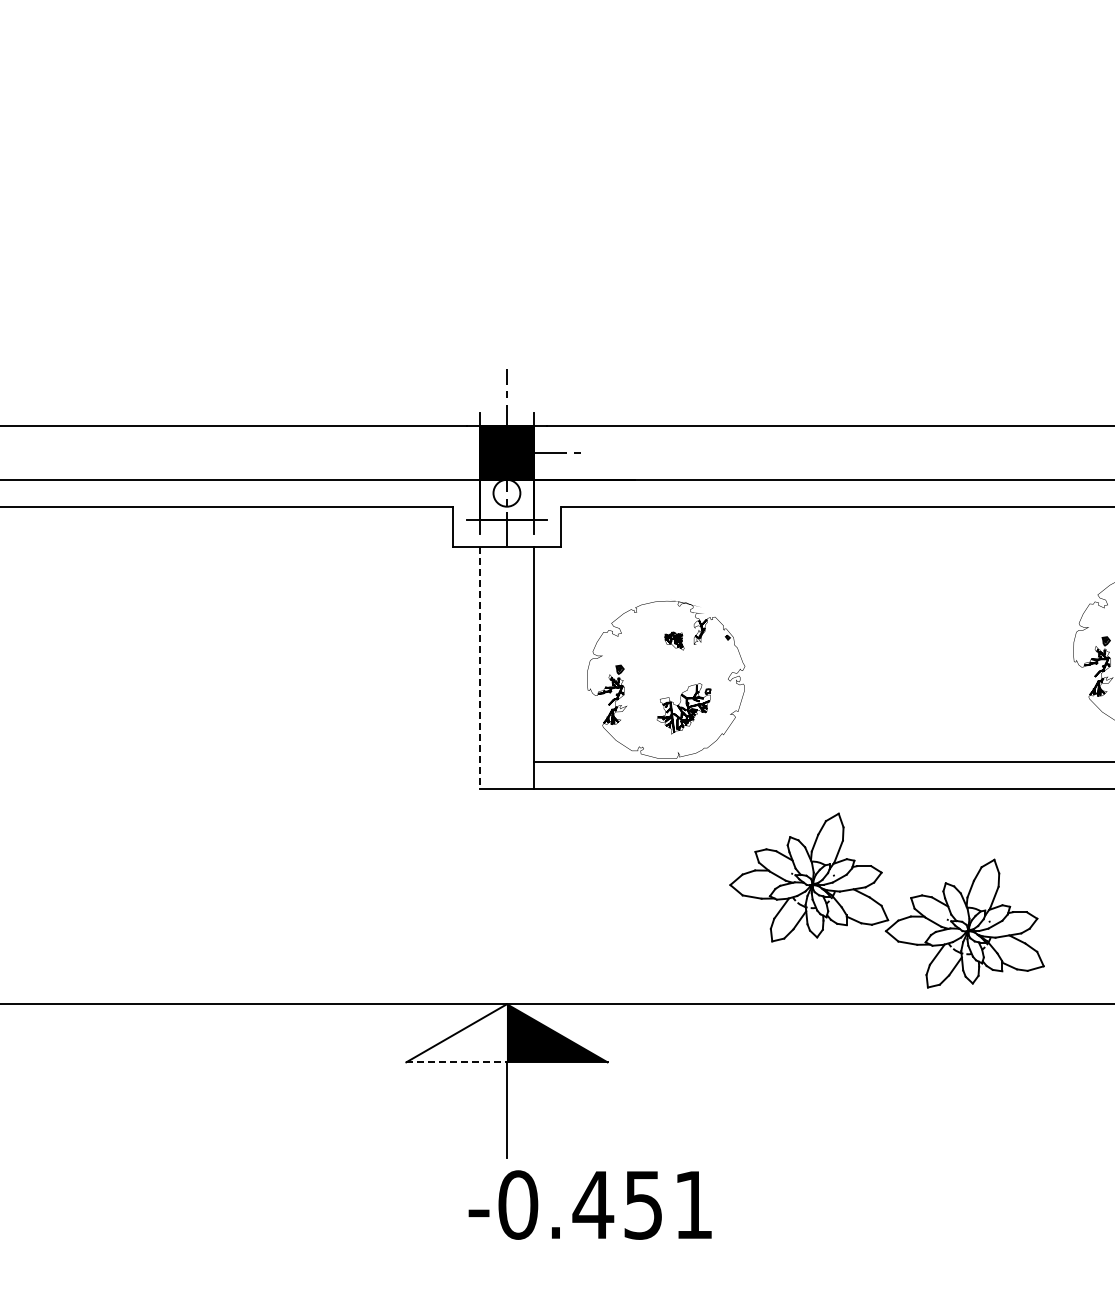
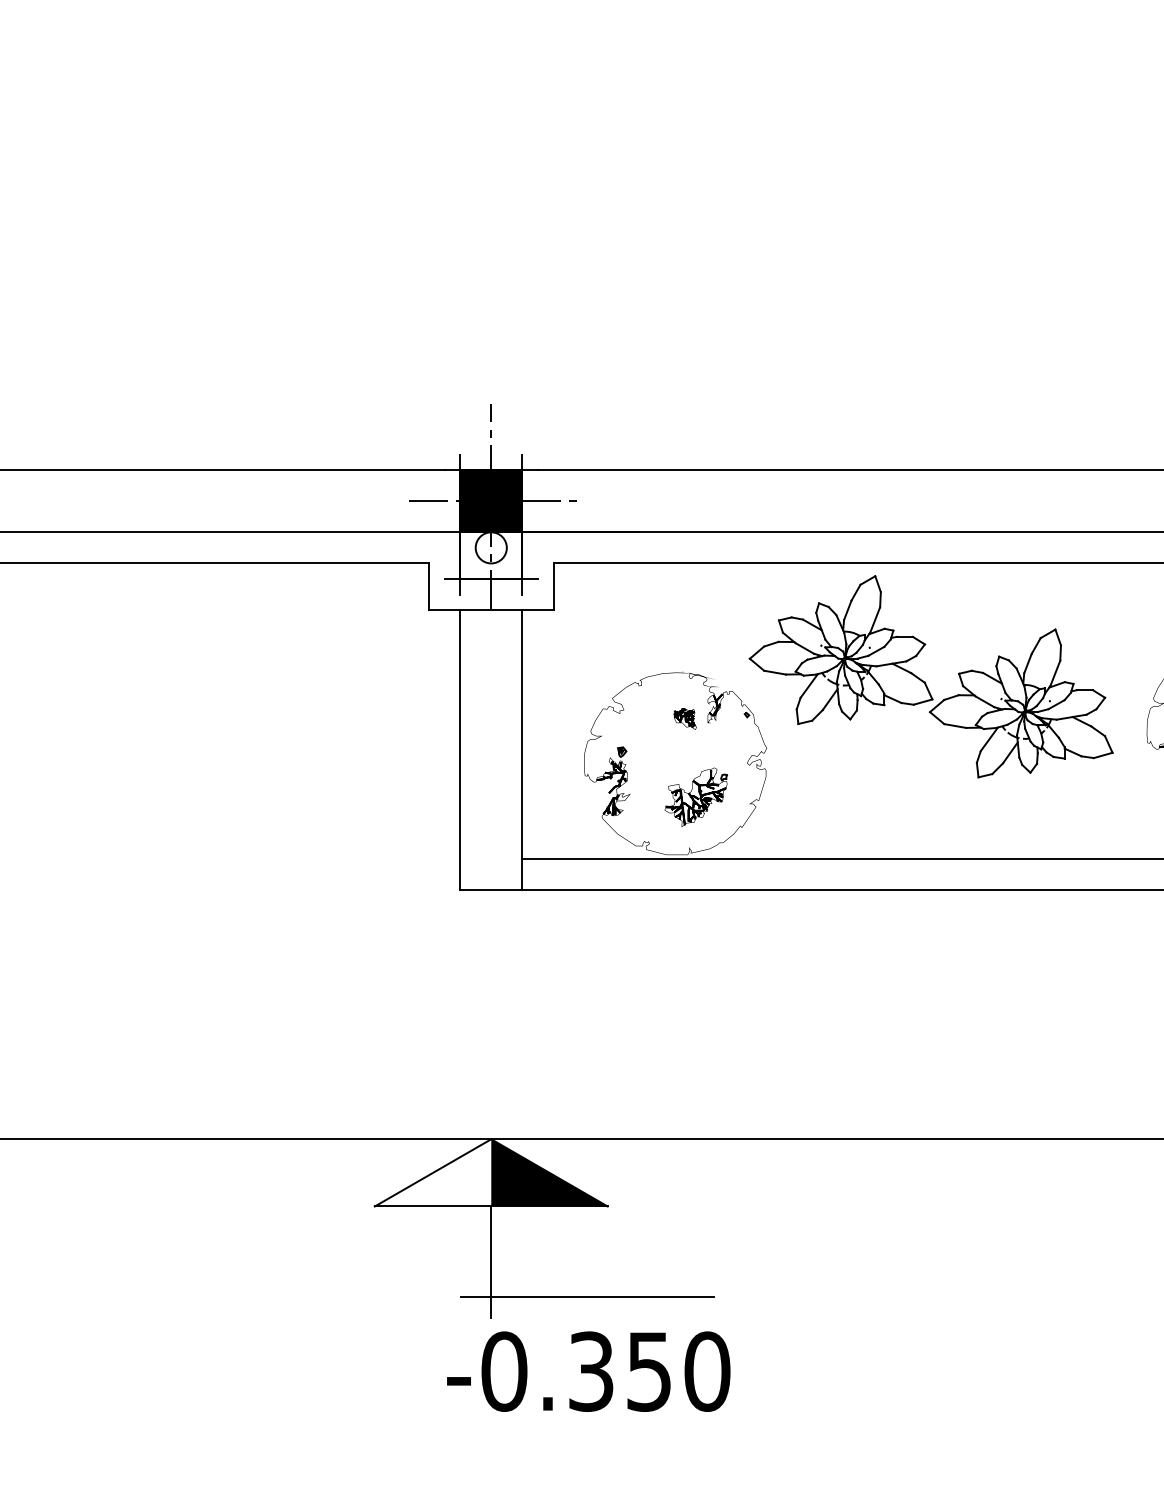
line: (457, 452) -> (434, 500), added
line: (480, 668) -> (460, 750), dashed -> solid
part: (881, 904) -> (924, 681), moved
line: (457, 1062) -> (434, 1206), dashed -> solid
line: (589, 1140) -> (586, 1296), added
text: (642, 1204) -> (648, 1371), -0.451 -> -0.350

